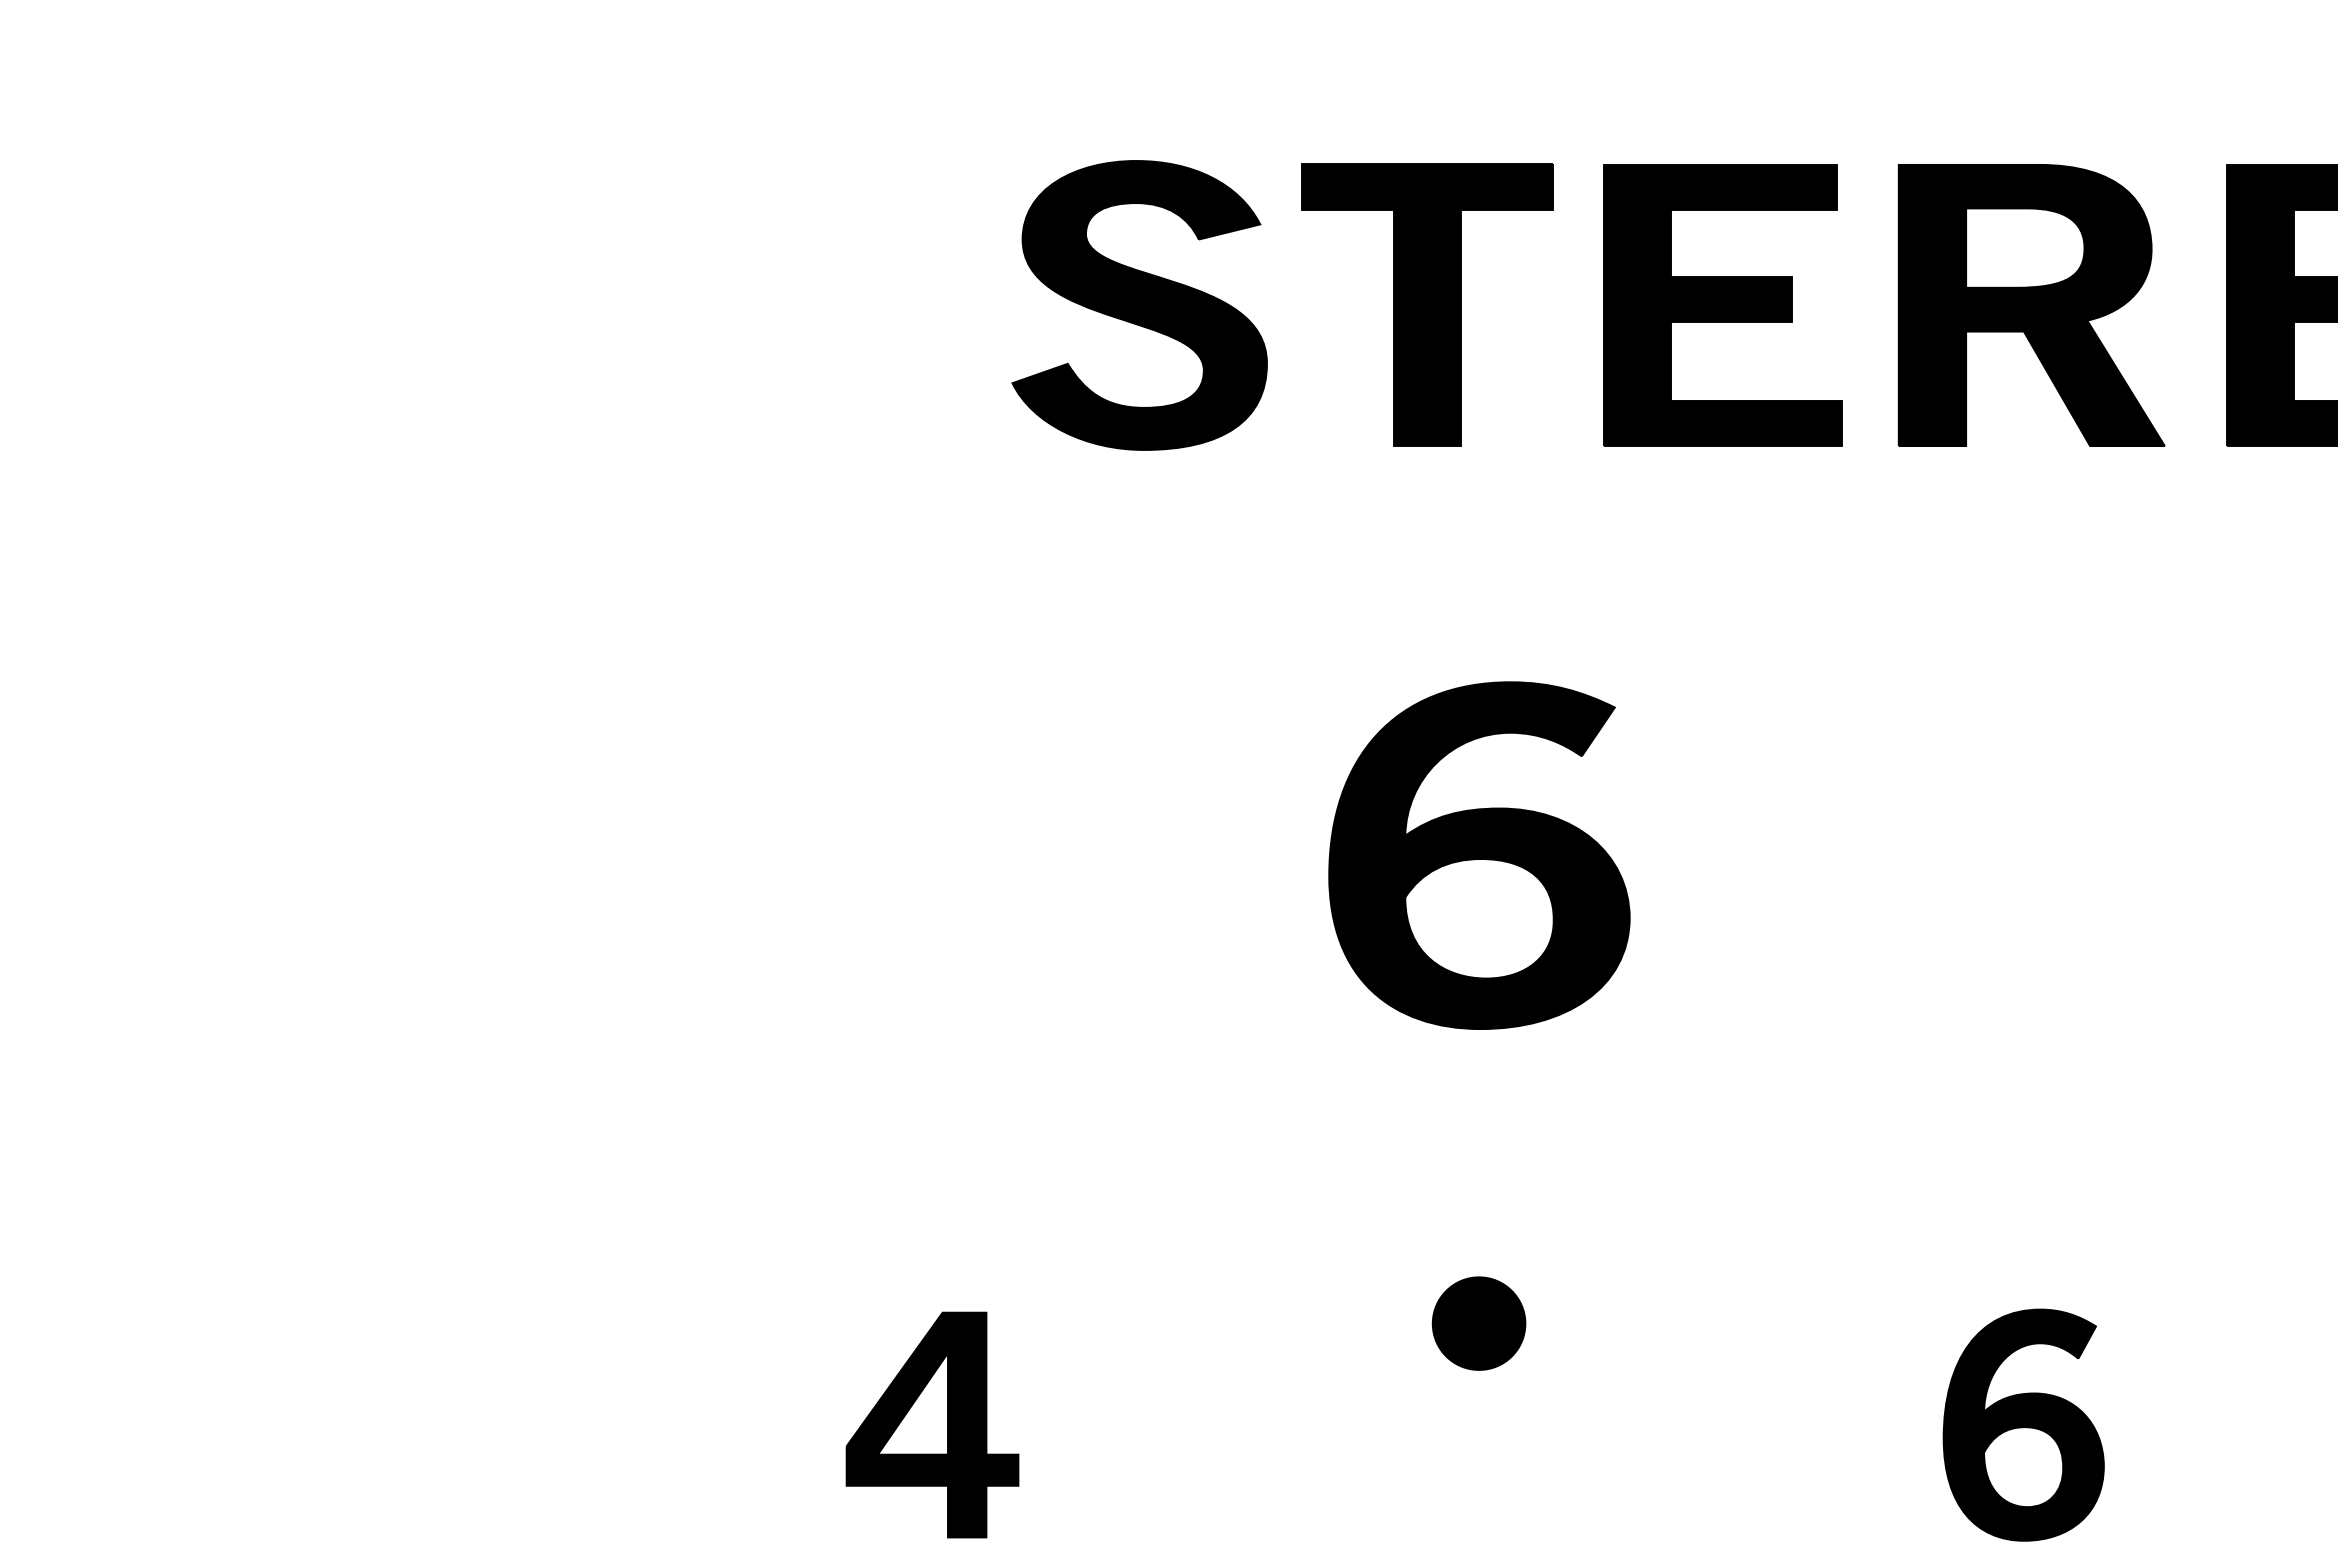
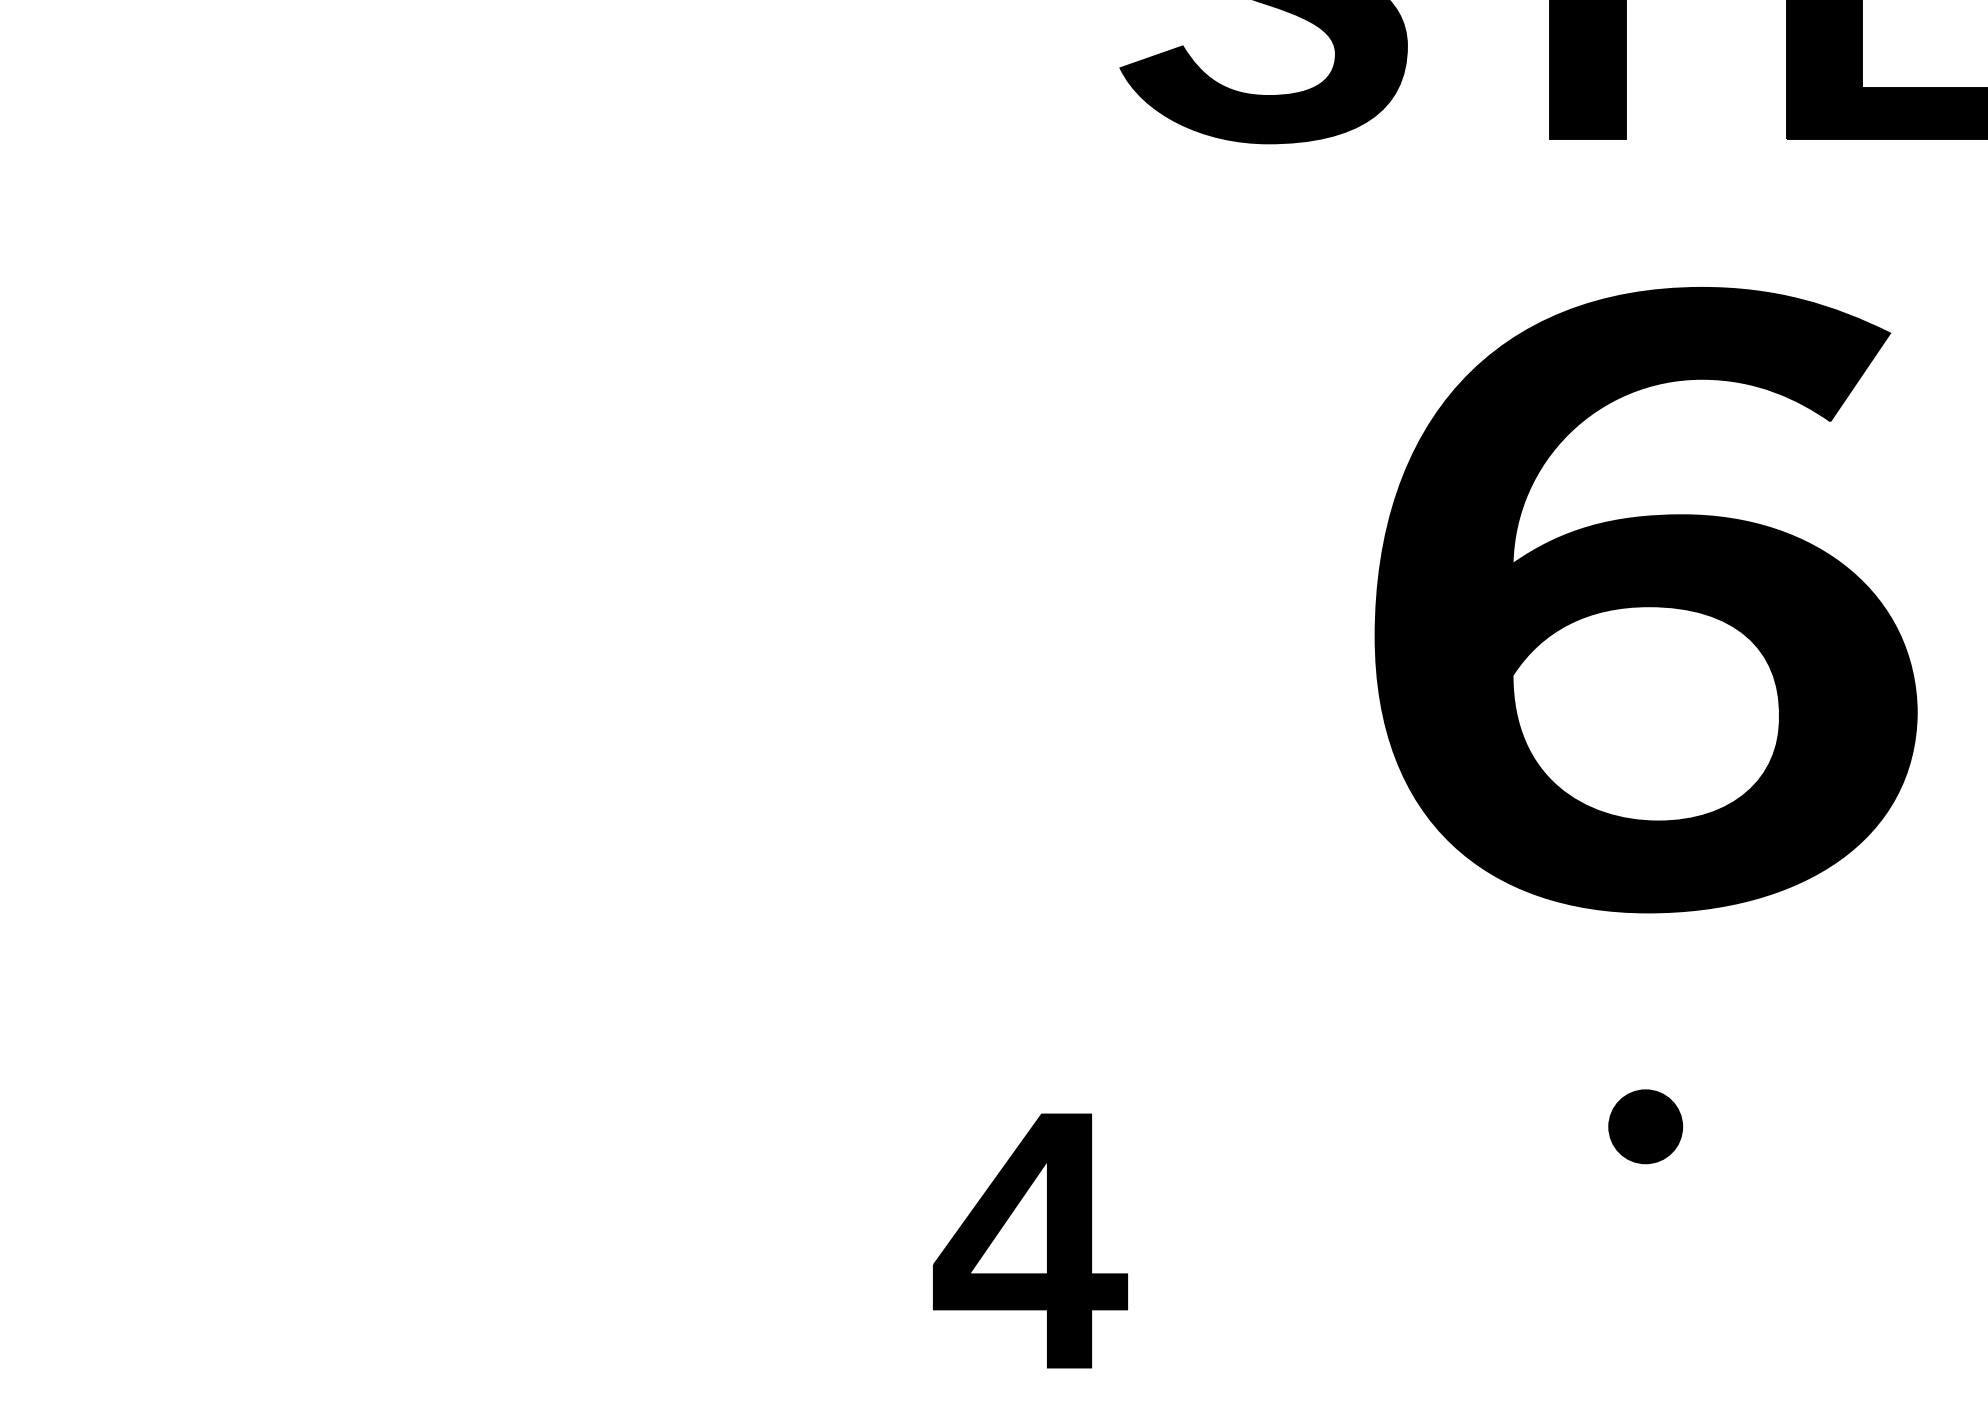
part: (1479, 855) -> (1646, 599), size x1.6
part: (1478, 1323) -> (1645, 1126), size x0.7

